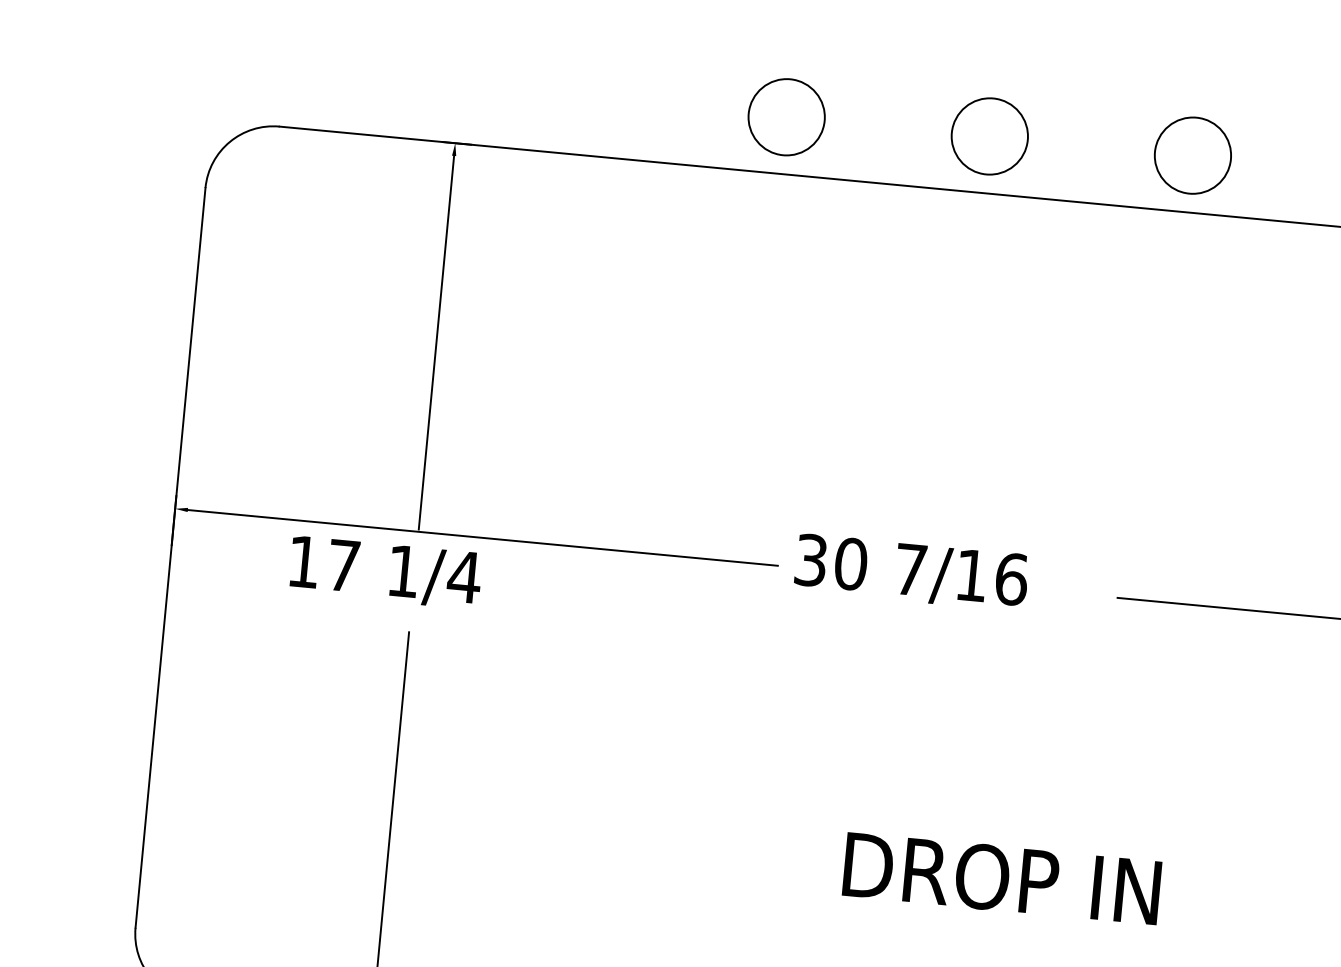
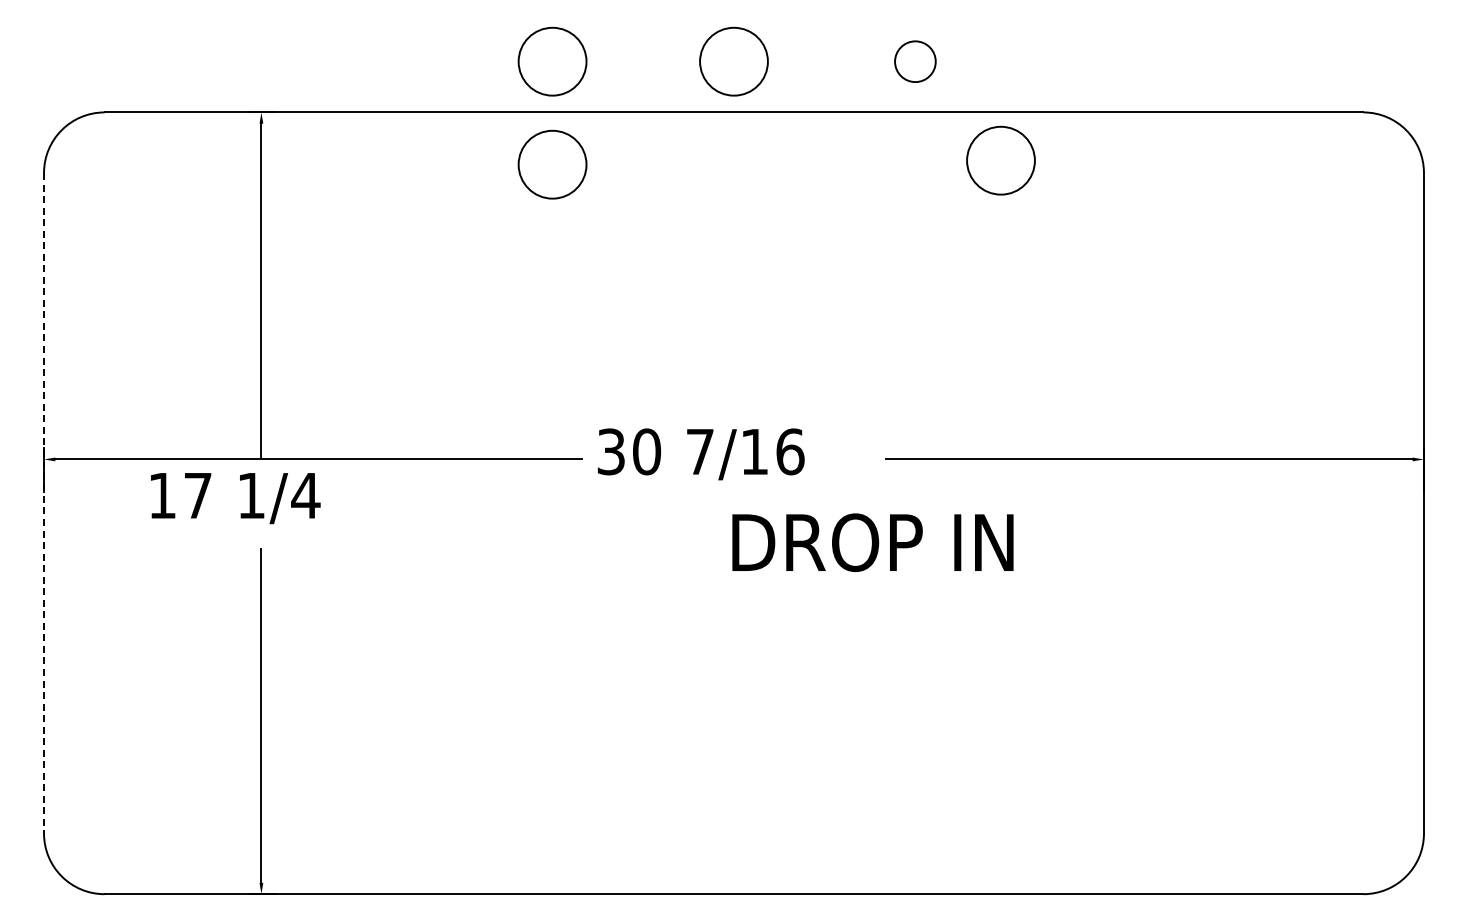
circle: (1193, 155) -> (915, 61), size x0.6
circle: (775, 232) -> (552, 164), added
circle: (1277, 275) -> (1000, 160), added
line: (171, 558) -> (44, 503), solid -> dashed
text: (1001, 878) -> (872, 542), moved

